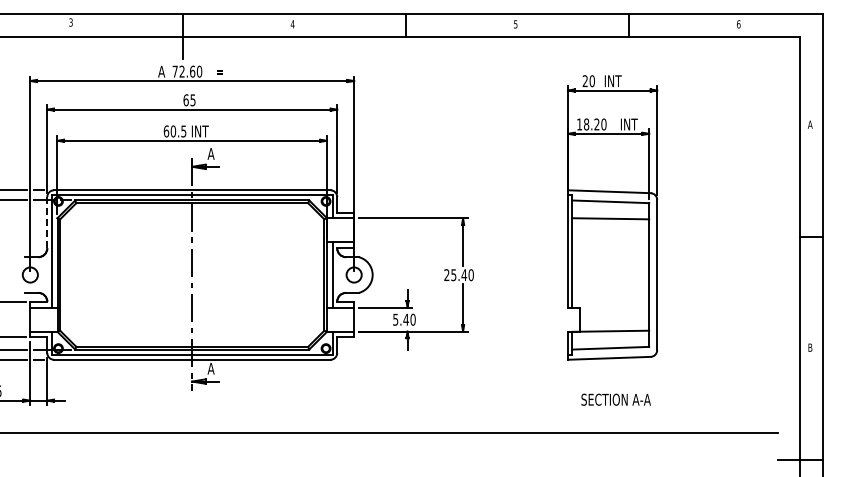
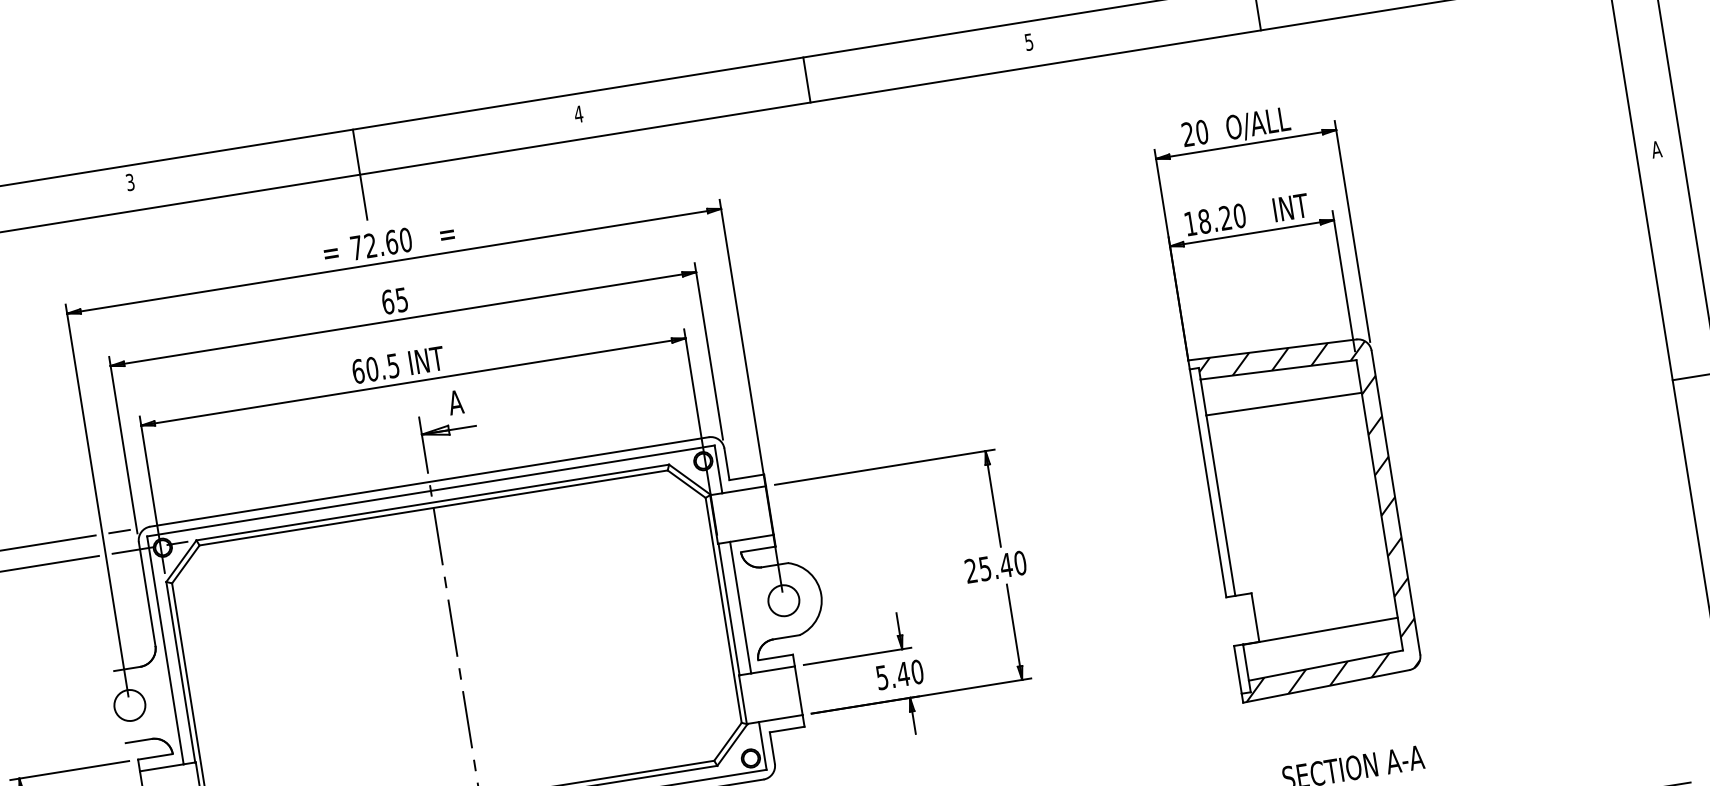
text: (161, 71) -> (328, 251), A -> =
text: (619, 81) -> (1257, 124), INT -> O/ALL
line: (47, 222) -> (147, 593), dashed -> solid
hatch: (613, 274) -> (1307, 515), added

